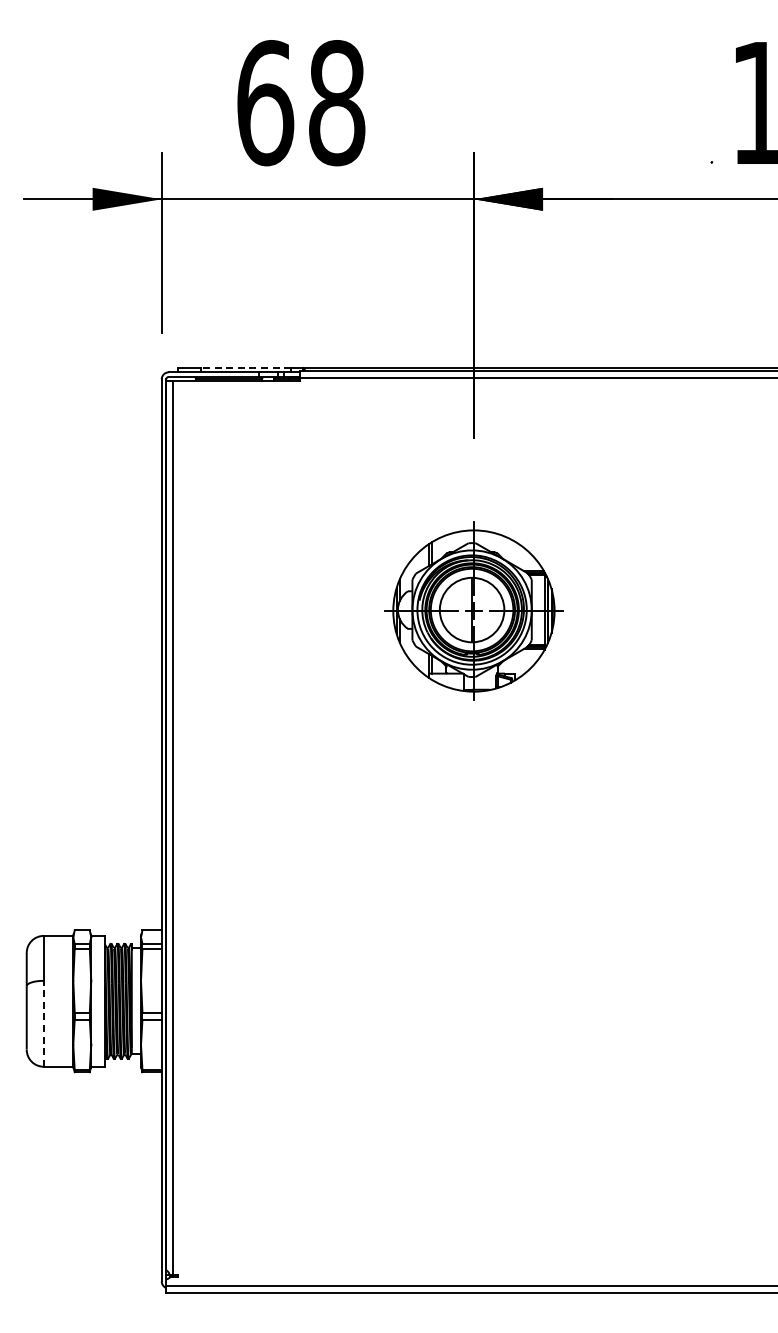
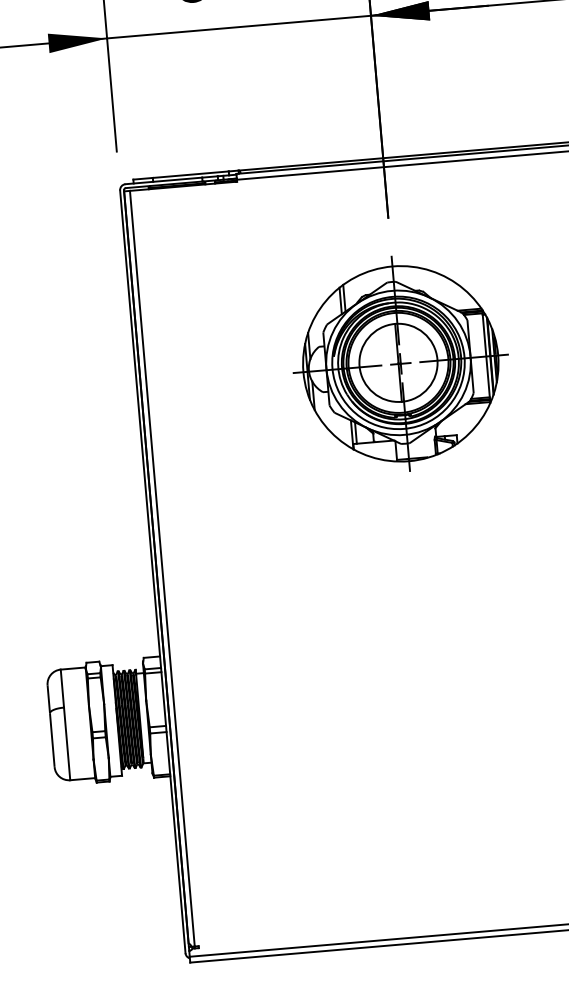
line: (246, 367) -> (190, 174), dashed -> solid
part: (473, 610) -> (400, 363), size x1.43
line: (43, 1023) -> (66, 743), dashed -> solid

